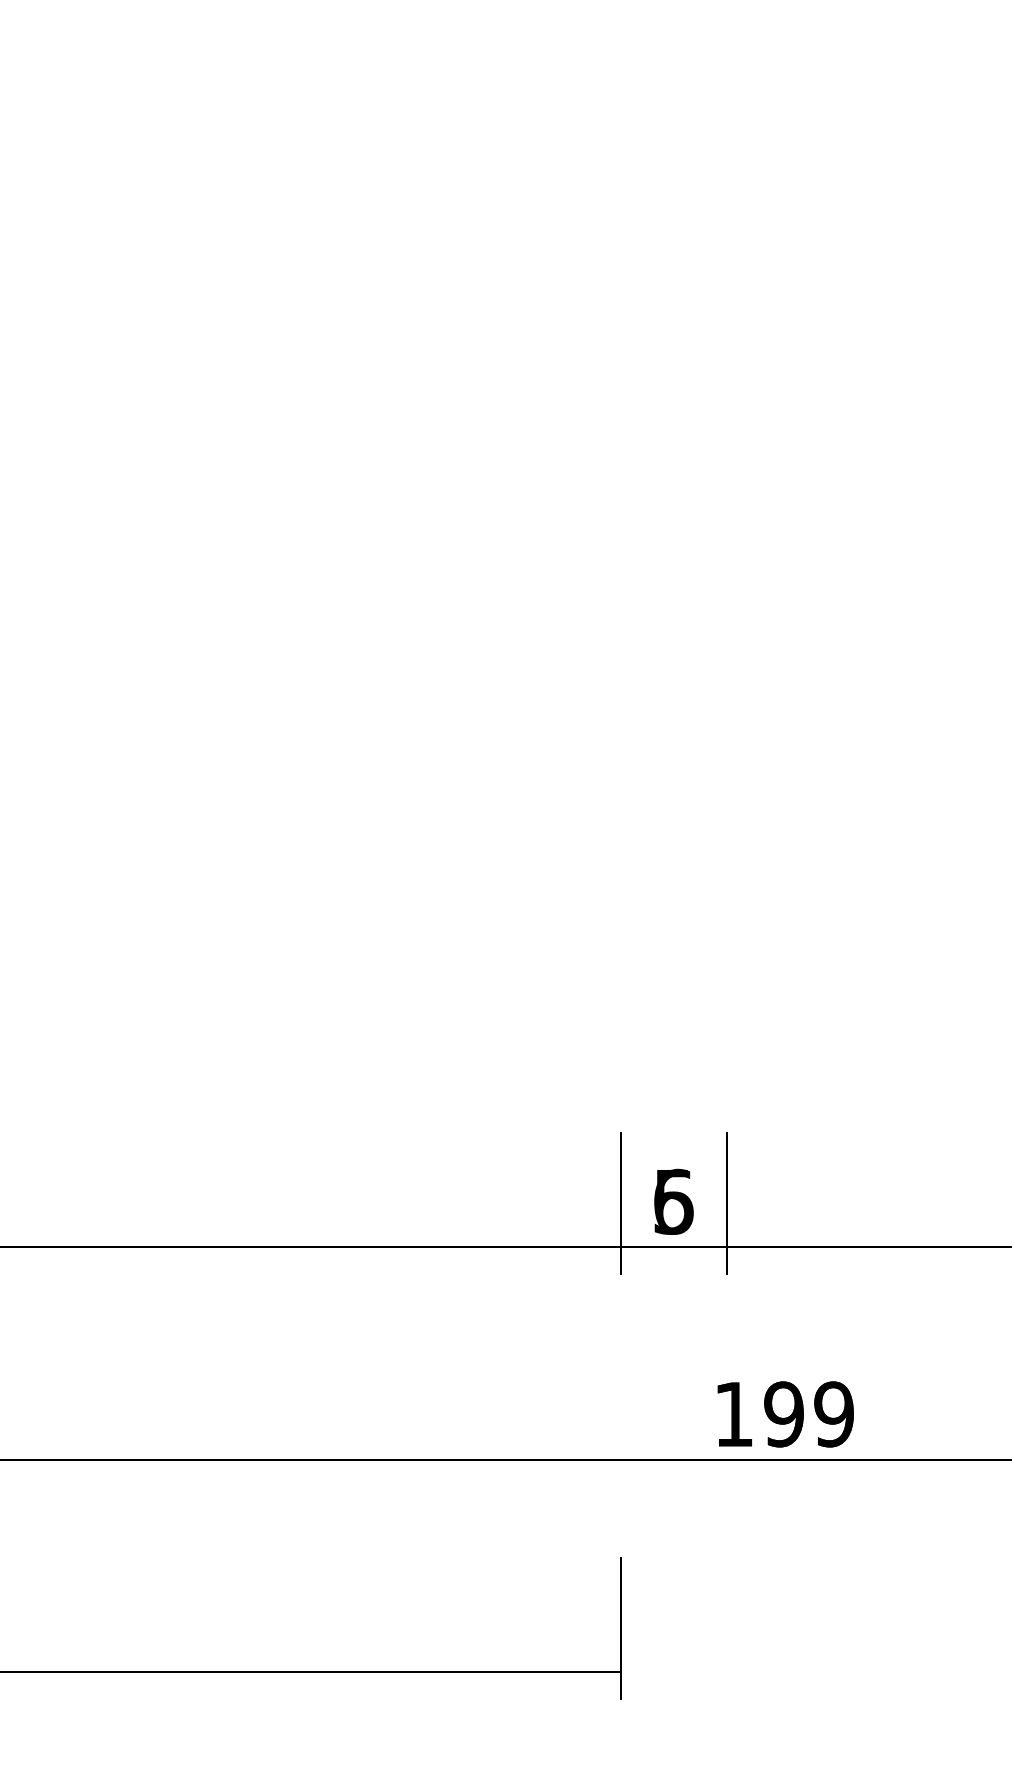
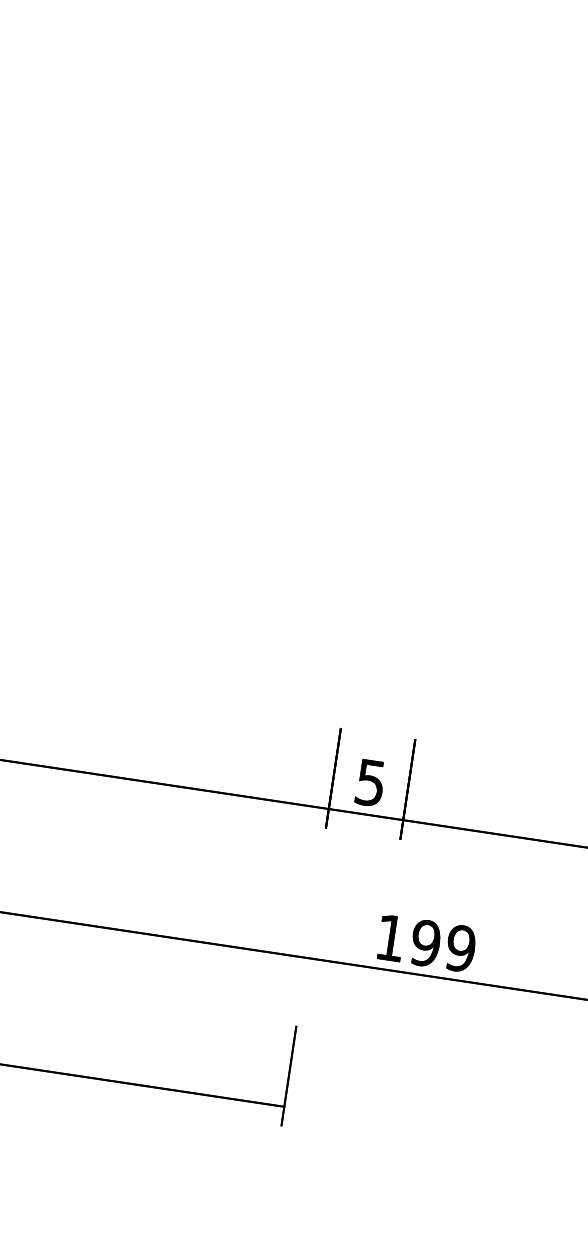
text: (673, 1201) -> (370, 782), 6 -> 5

